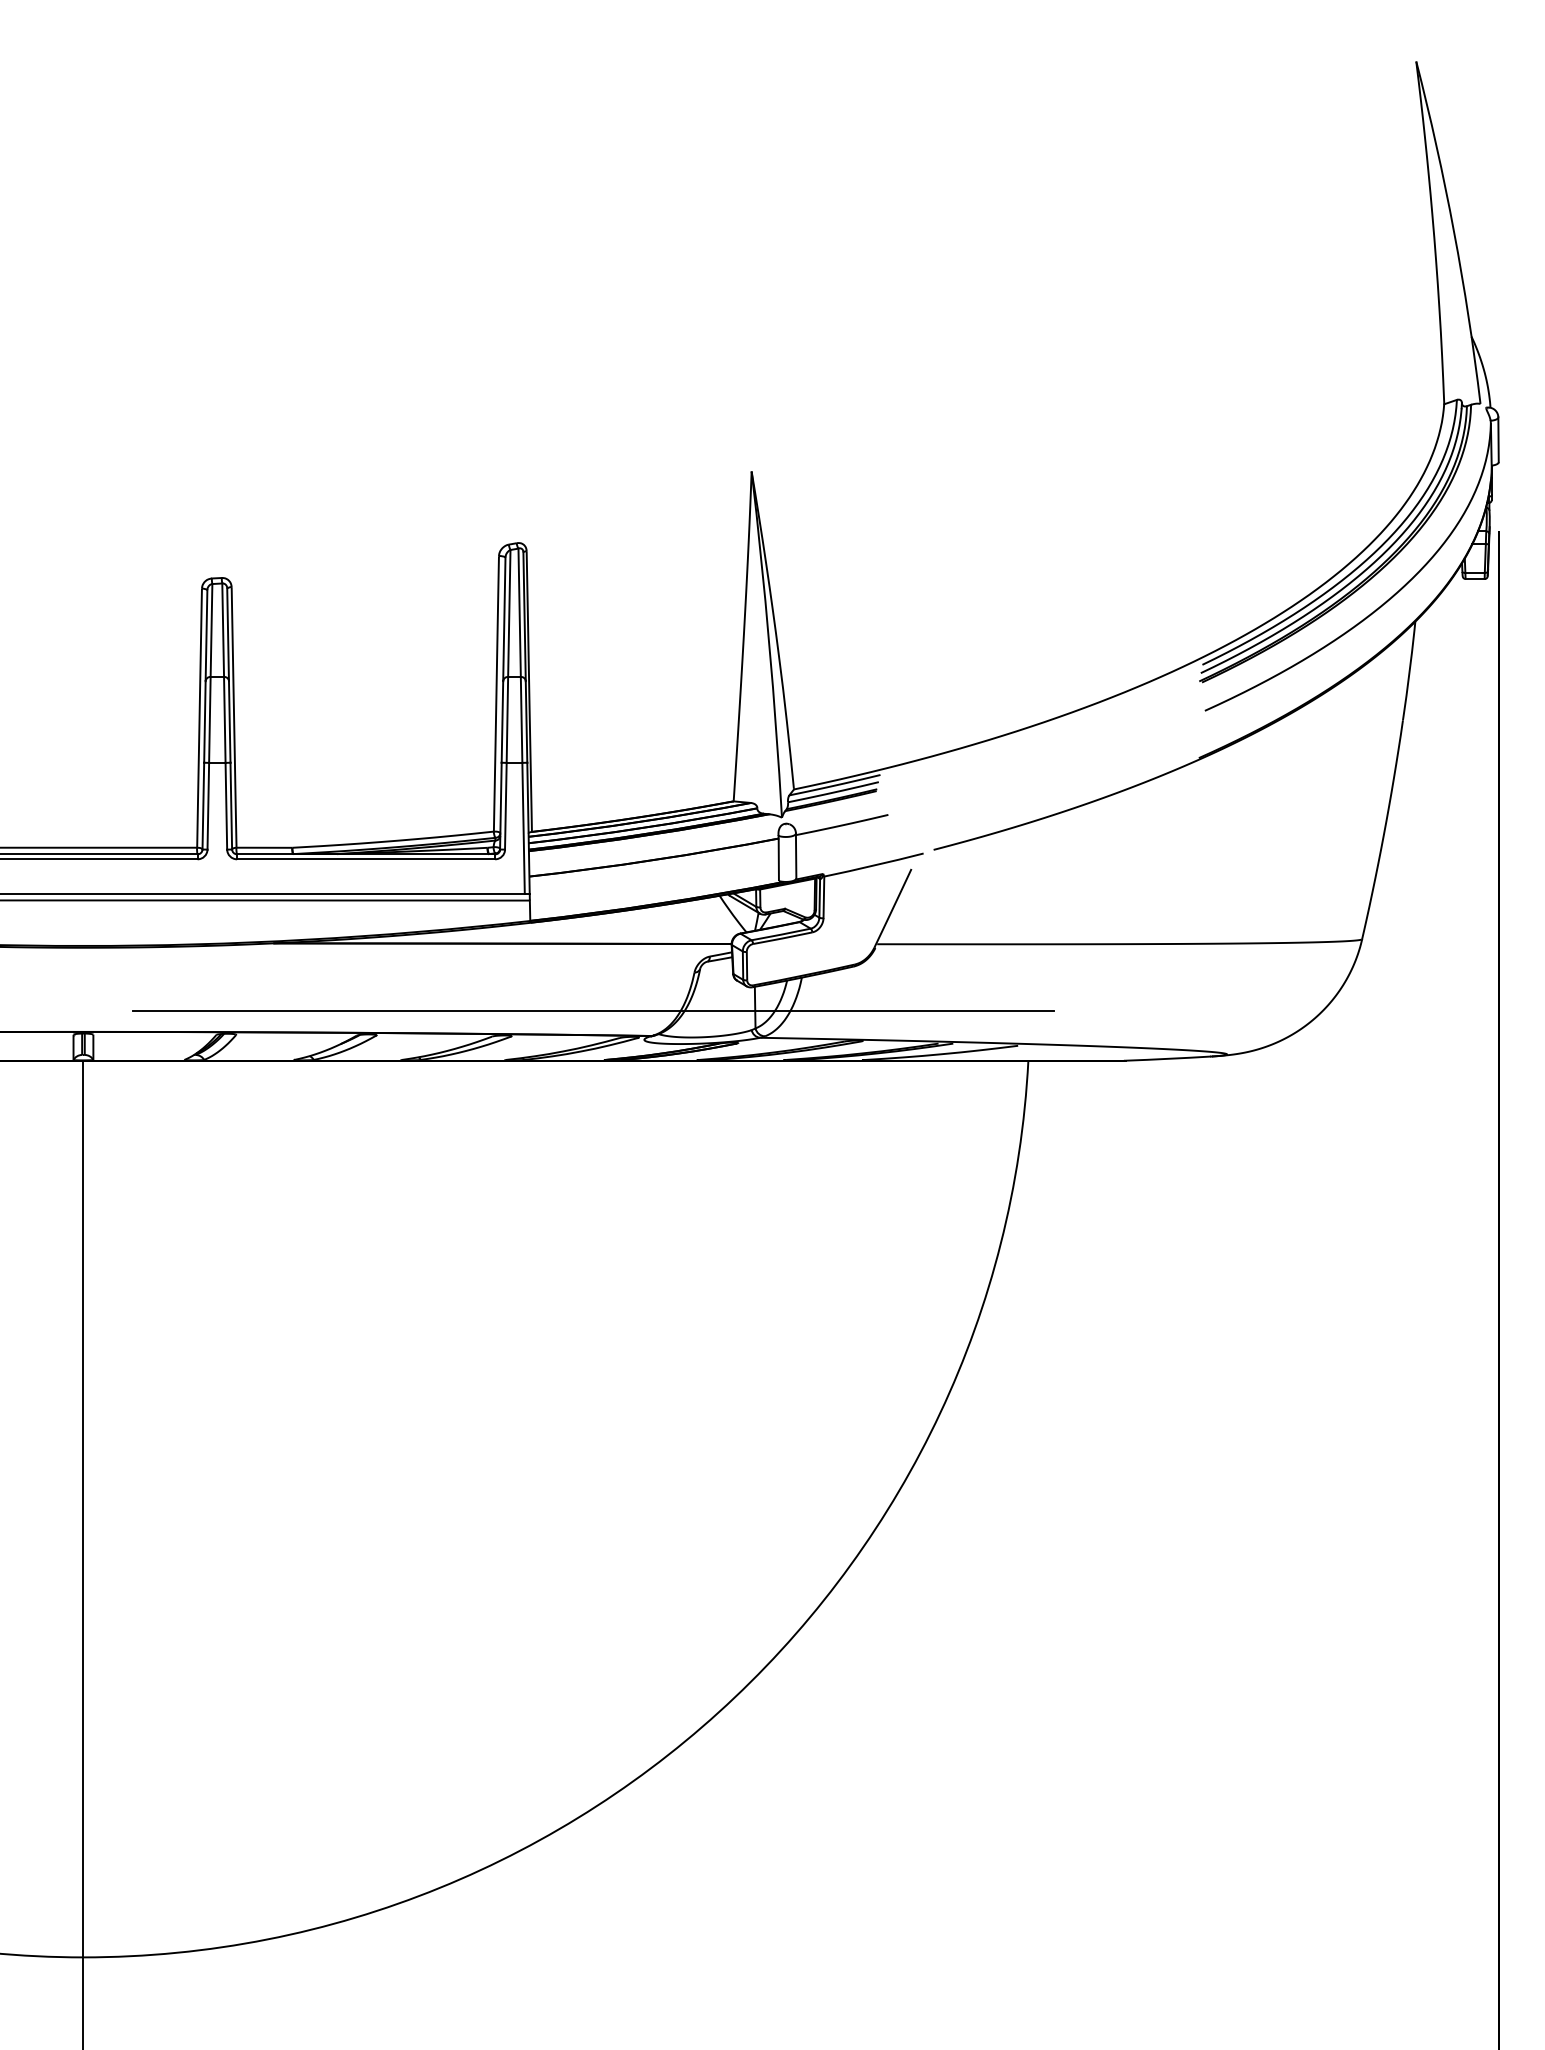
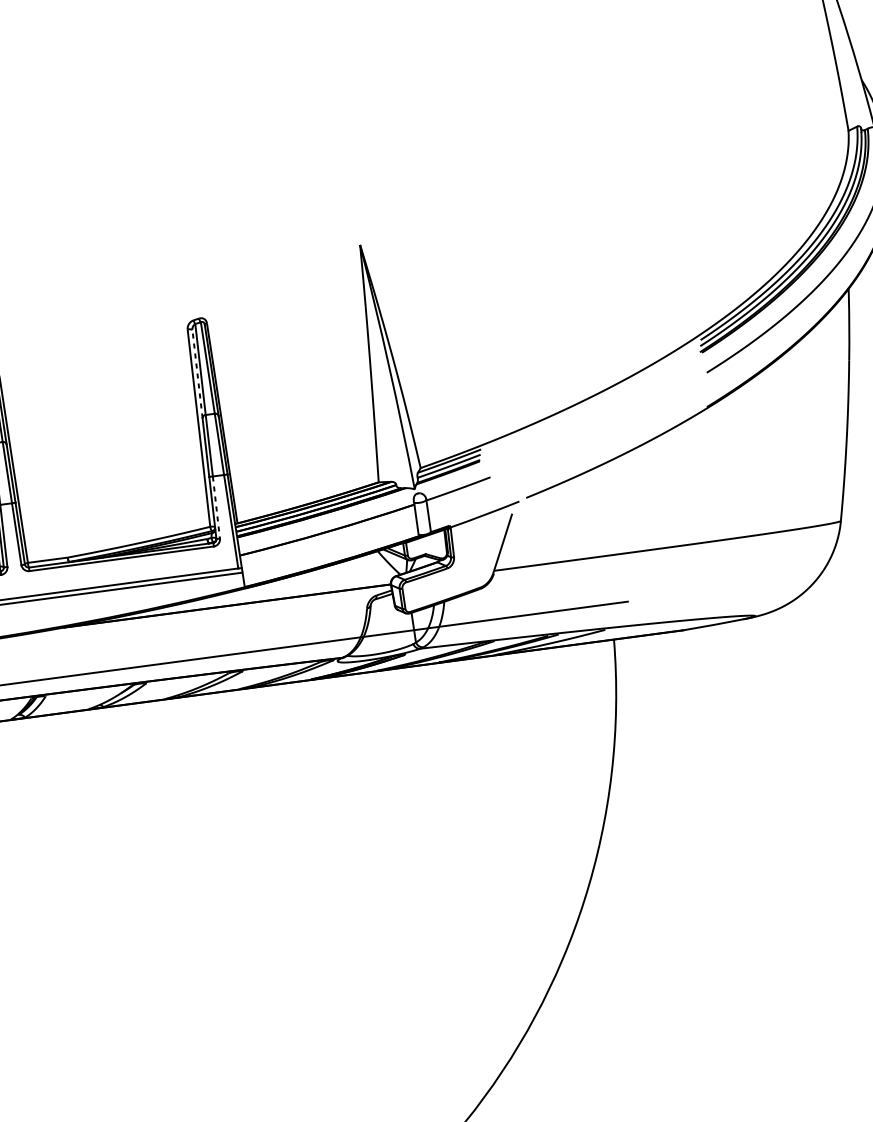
line: (504, 619) -> (197, 374), solid -> dashed
line: (505, 806) -> (216, 507), solid -> dashed

